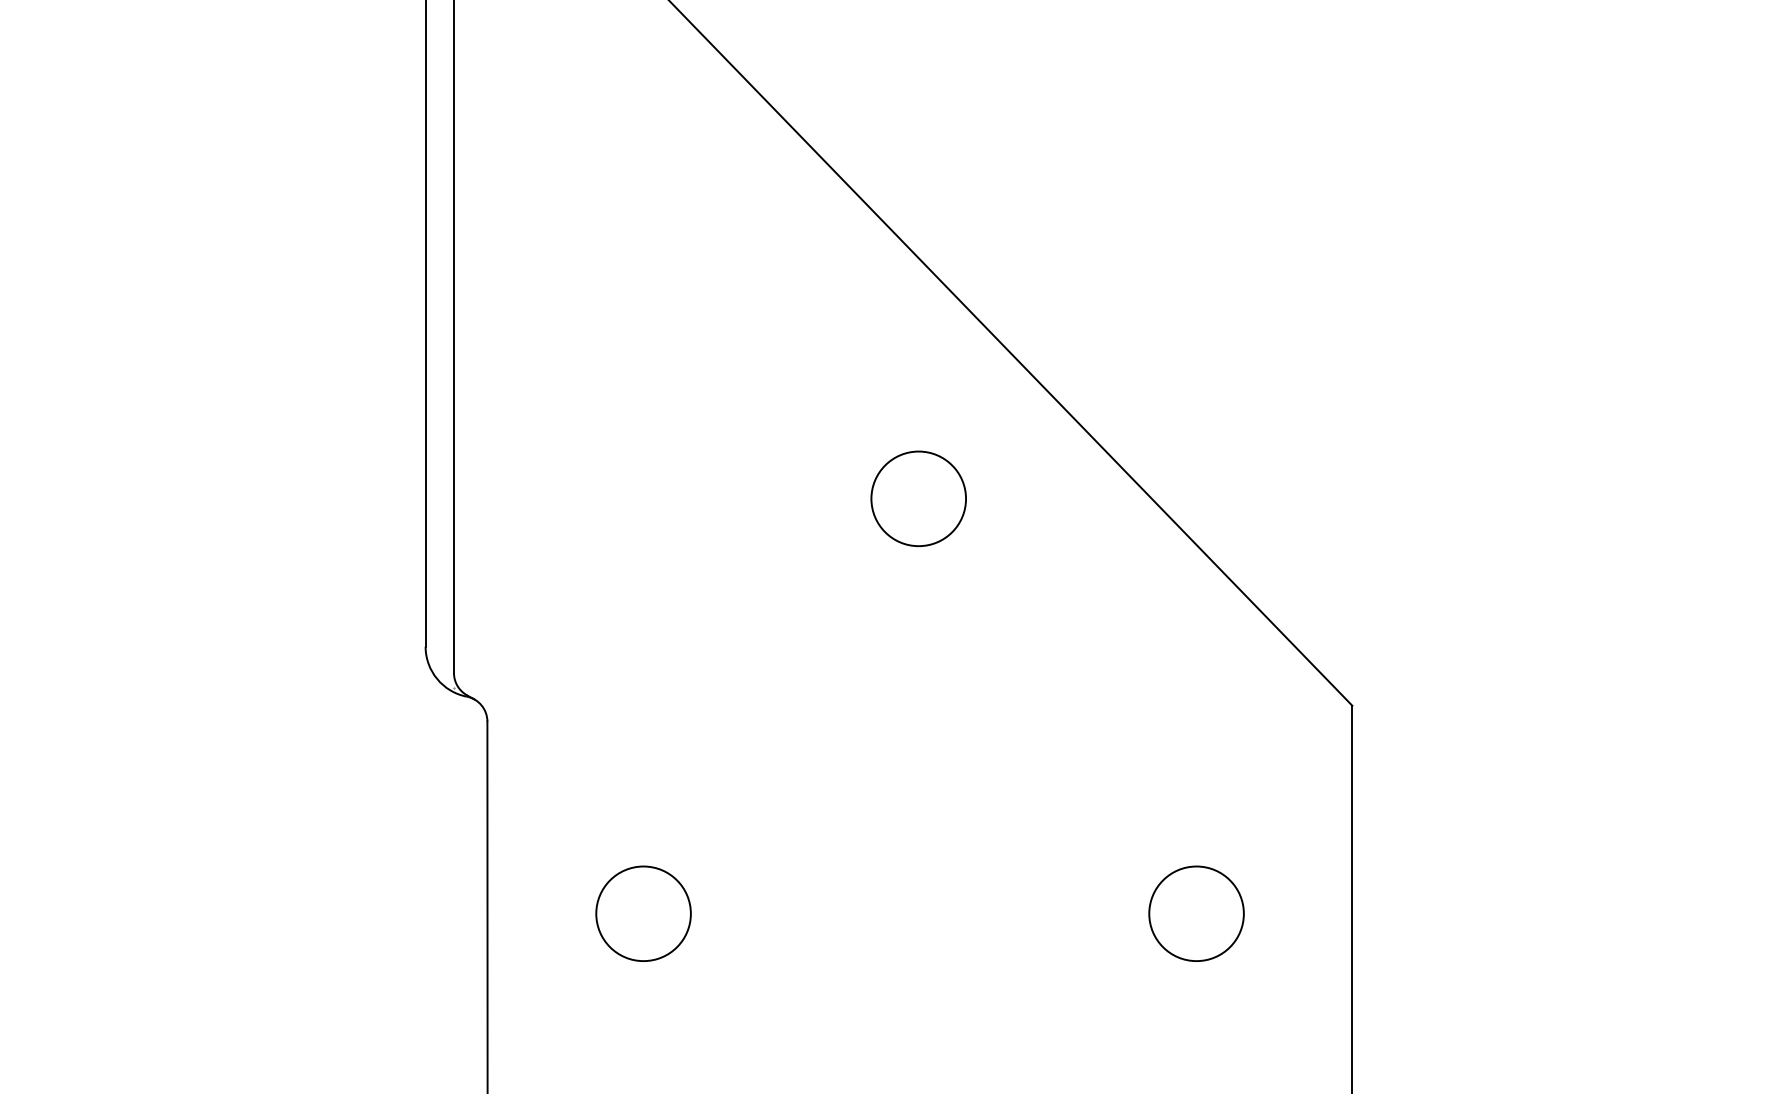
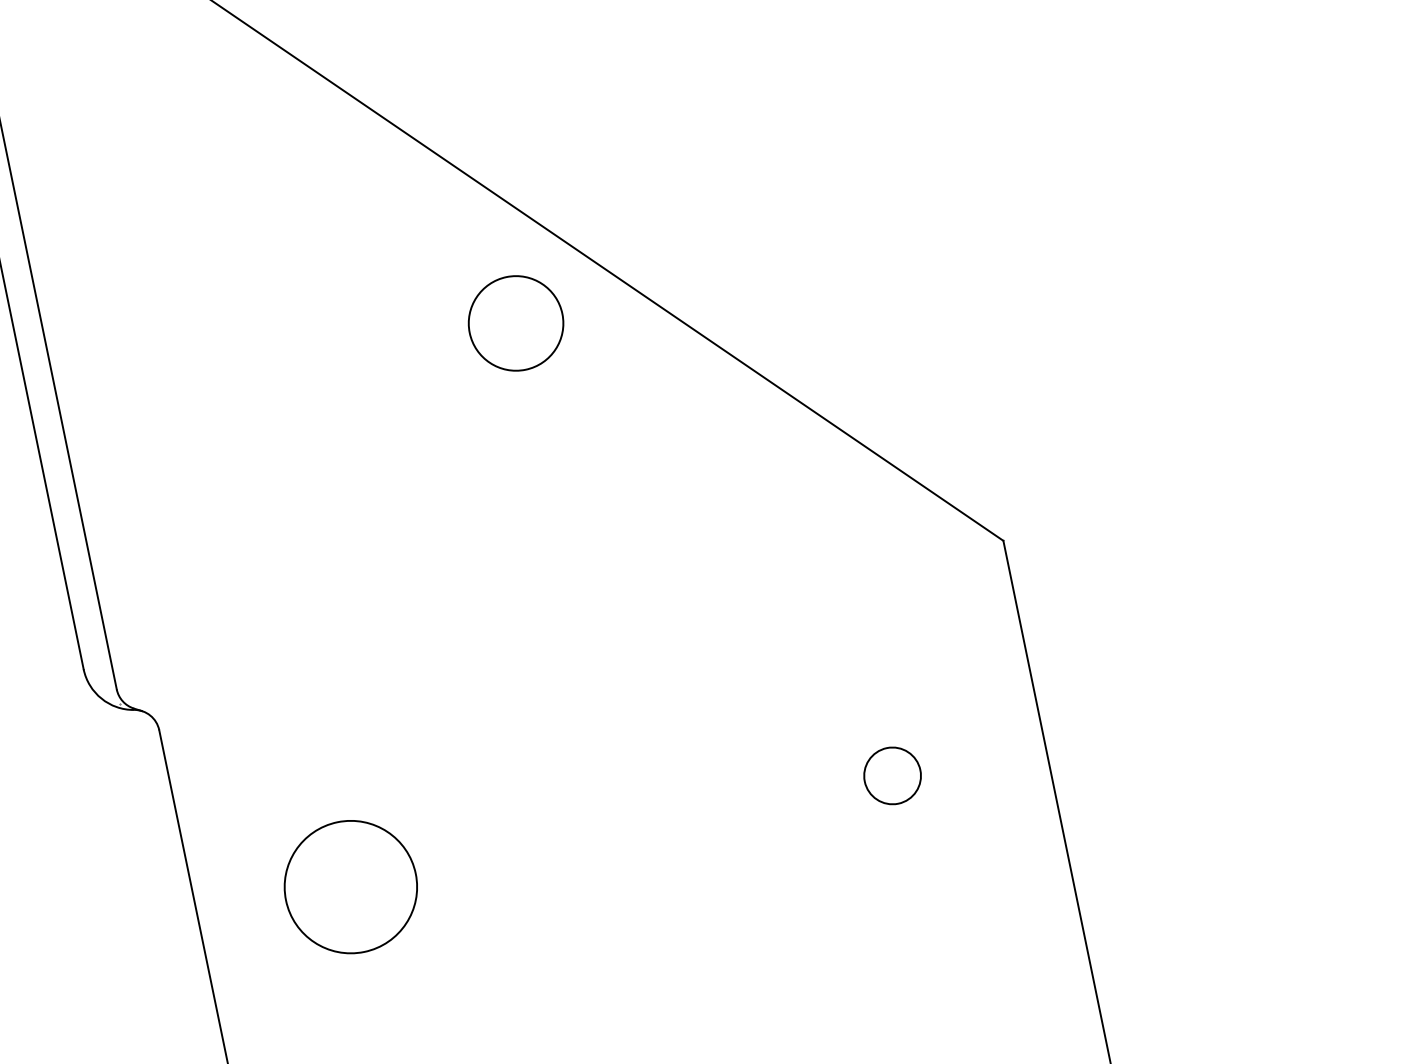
circle: (918, 498) -> (515, 323), moved
circle: (643, 913) -> (350, 886), size x1.4
circle: (1196, 913) -> (892, 775), size x0.6

